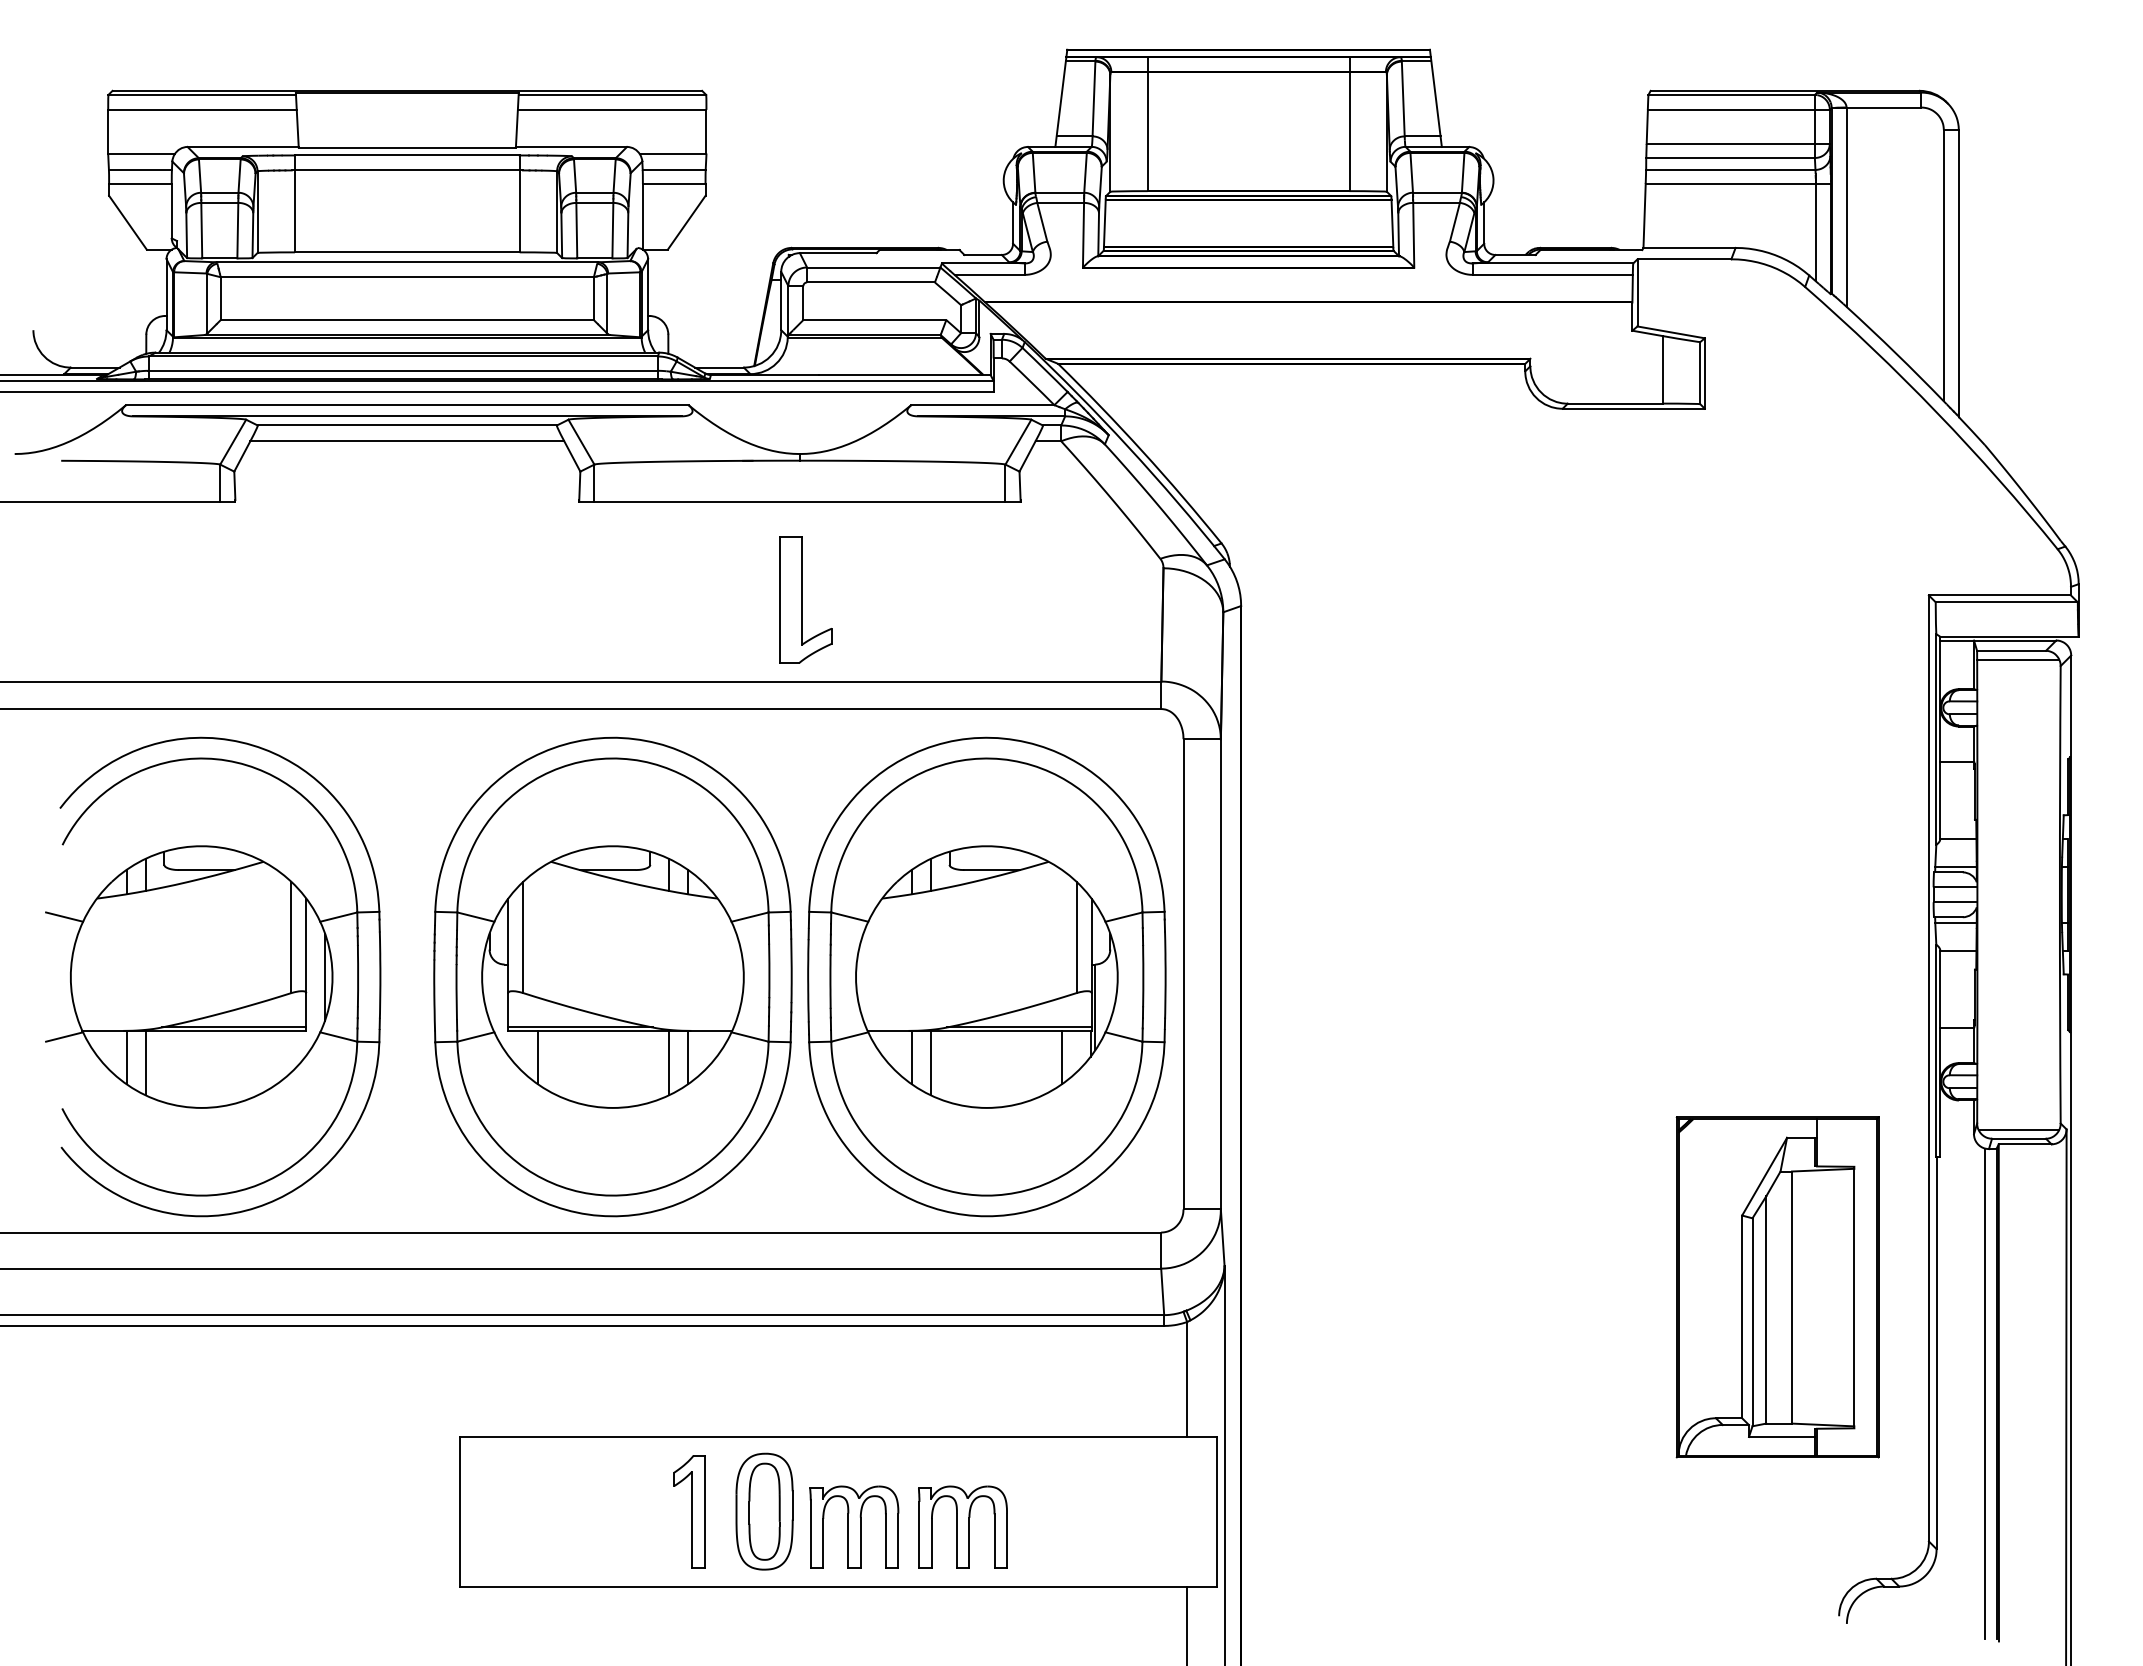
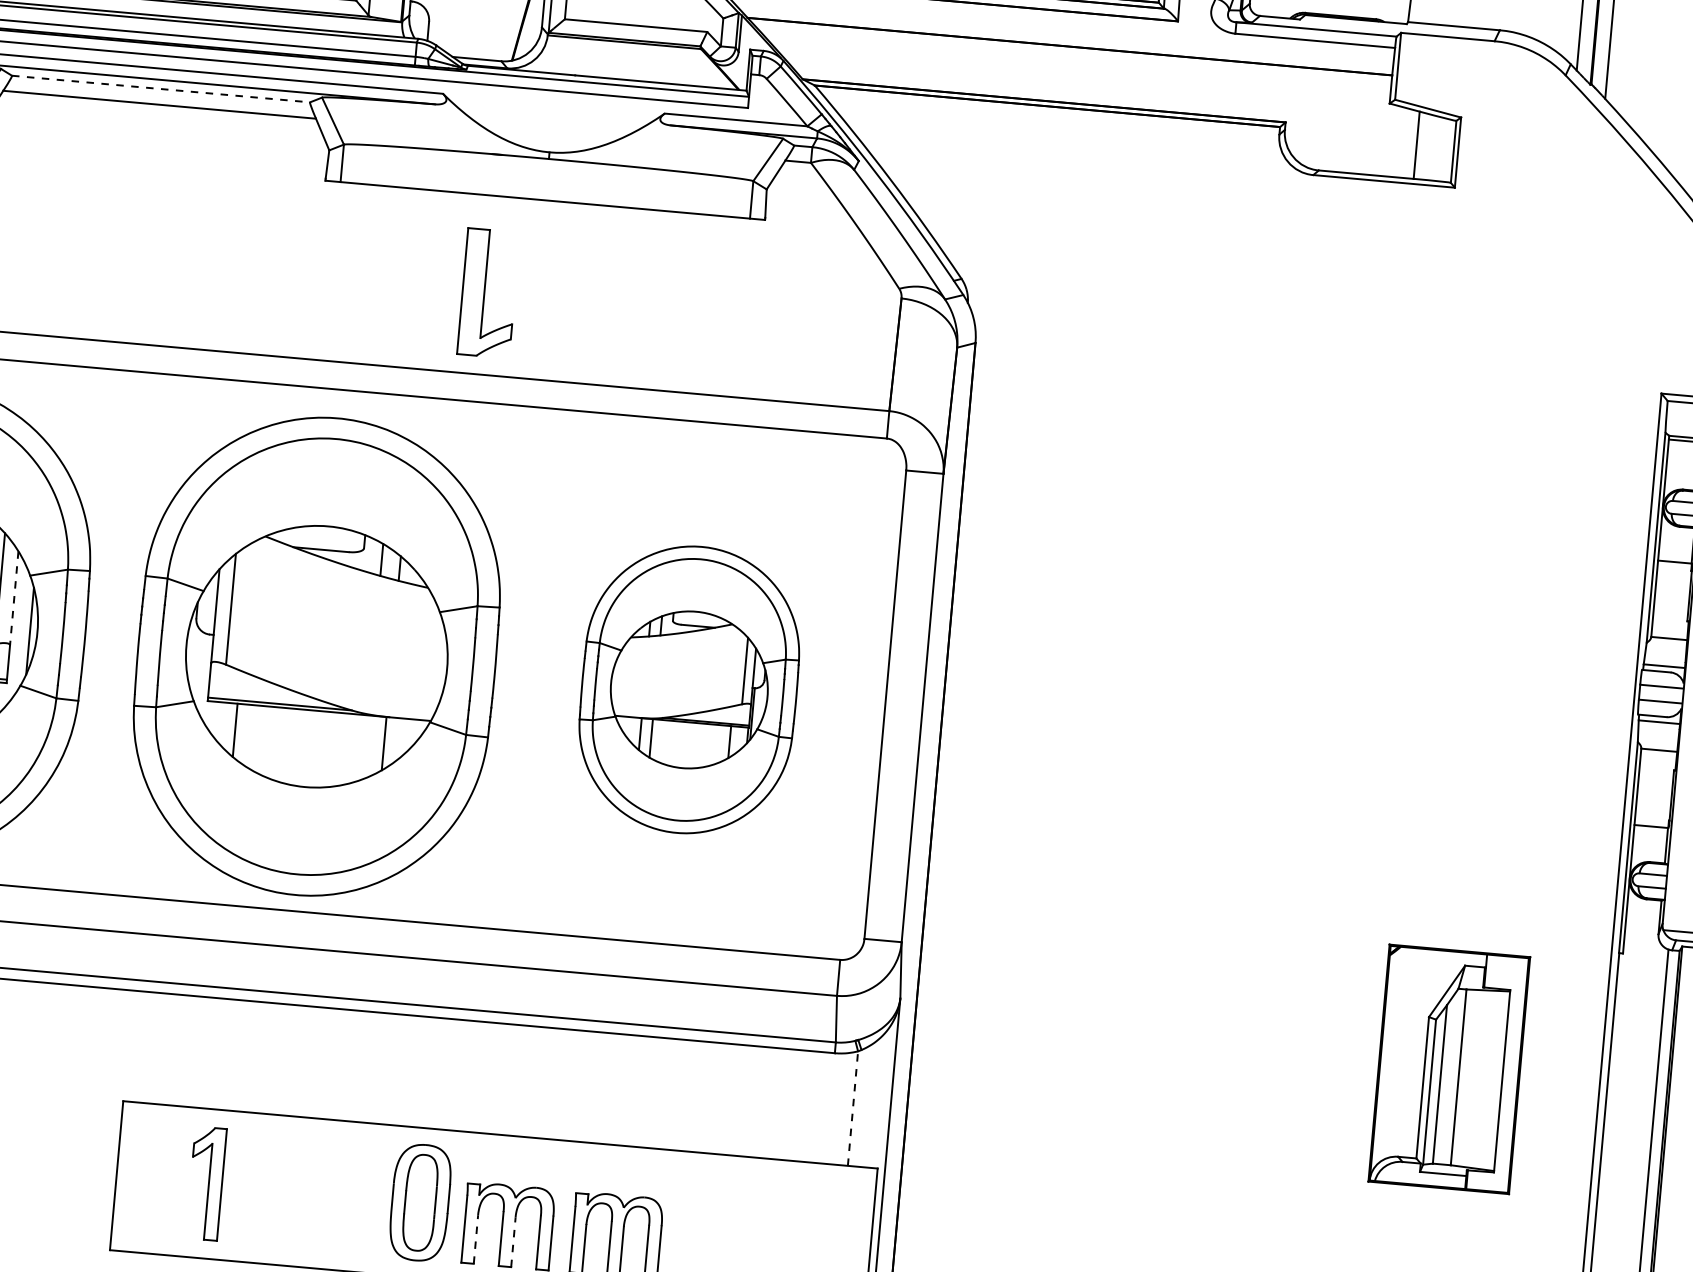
line: (407, 425) -> (161, 89), solid -> dashed
part: (805, 599) -> (488, 292), moved
line: (306, 946) -> (14, 599), solid -> dashed
part: (986, 976) -> (688, 689), size x0.6
line: (669, 1062) -> (365, 746), removed
part: (1777, 1287) -> (1449, 1069), size x0.7
line: (1187, 1379) -> (853, 1108), solid -> dashed
part: (689, 1511) -> (206, 1183), moved
line: (823, 1542) -> (476, 1238), solid -> dashed
line: (860, 1542) -> (513, 1241), solid -> dashed

